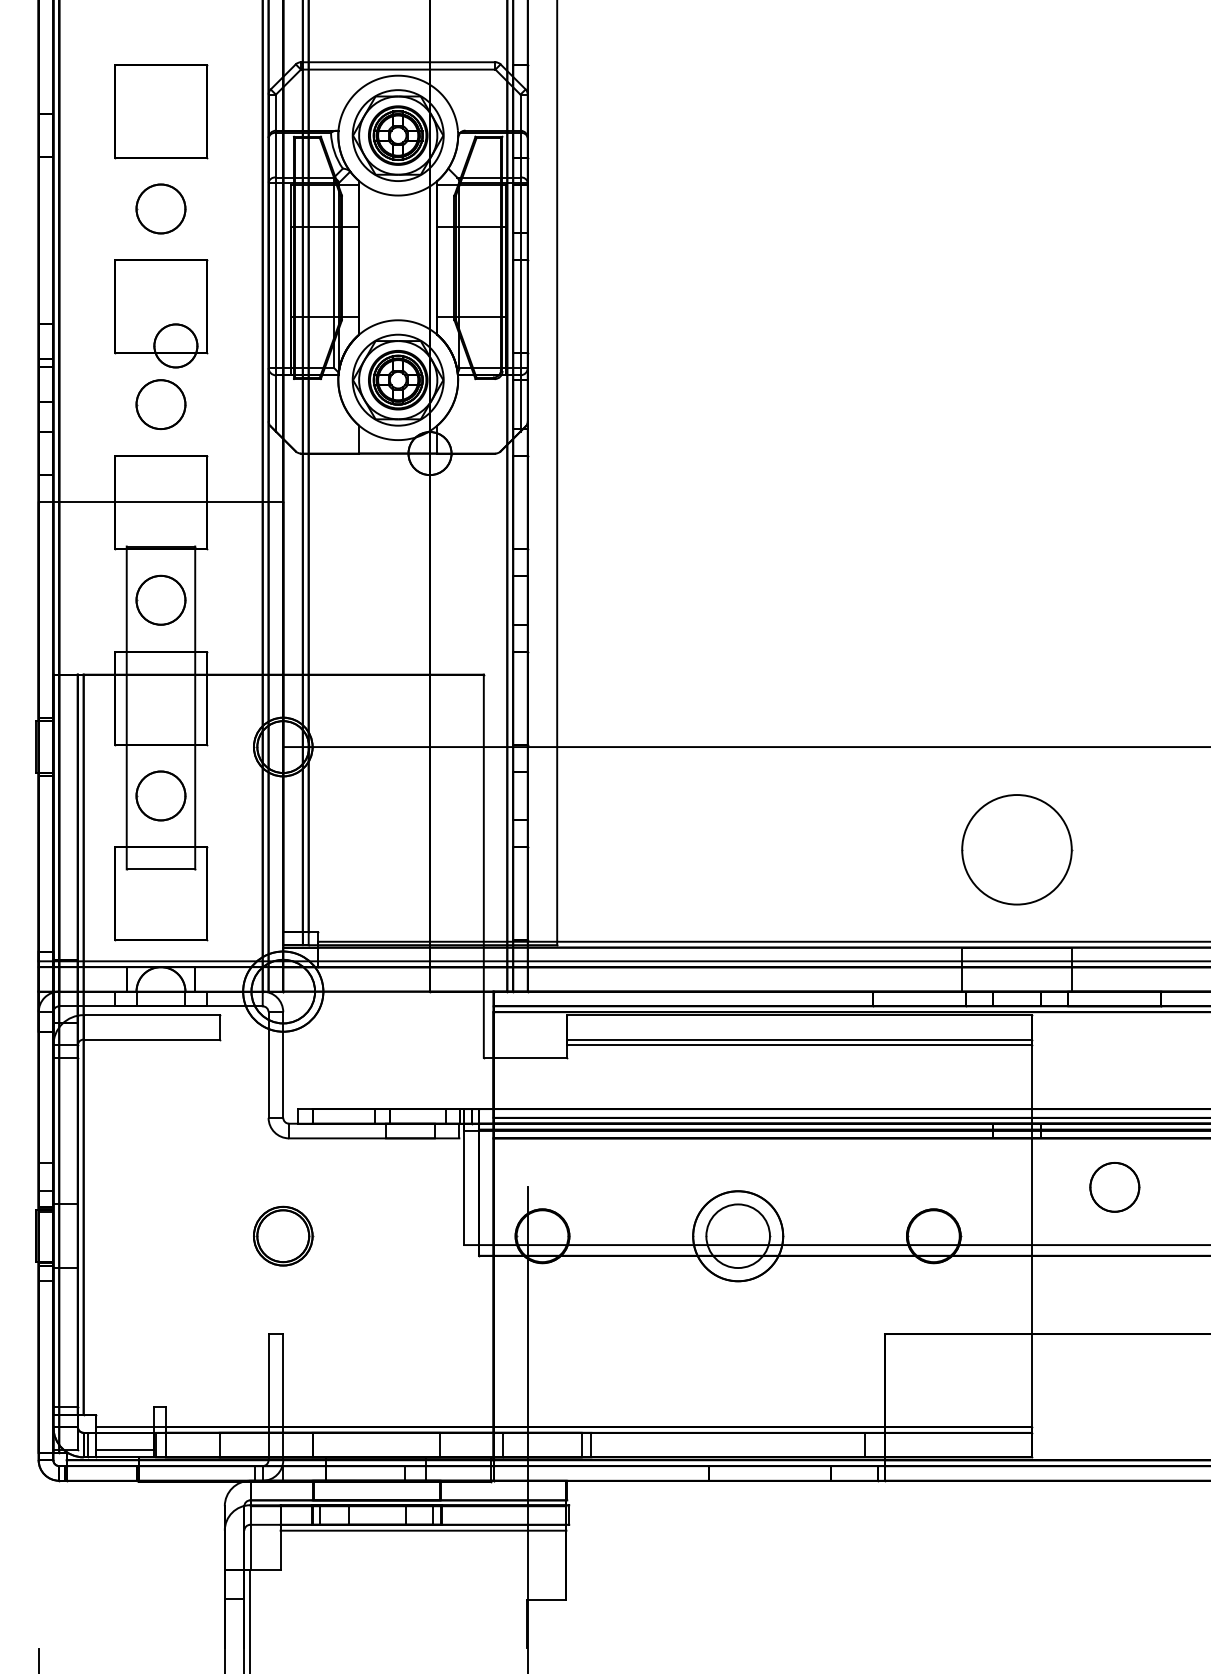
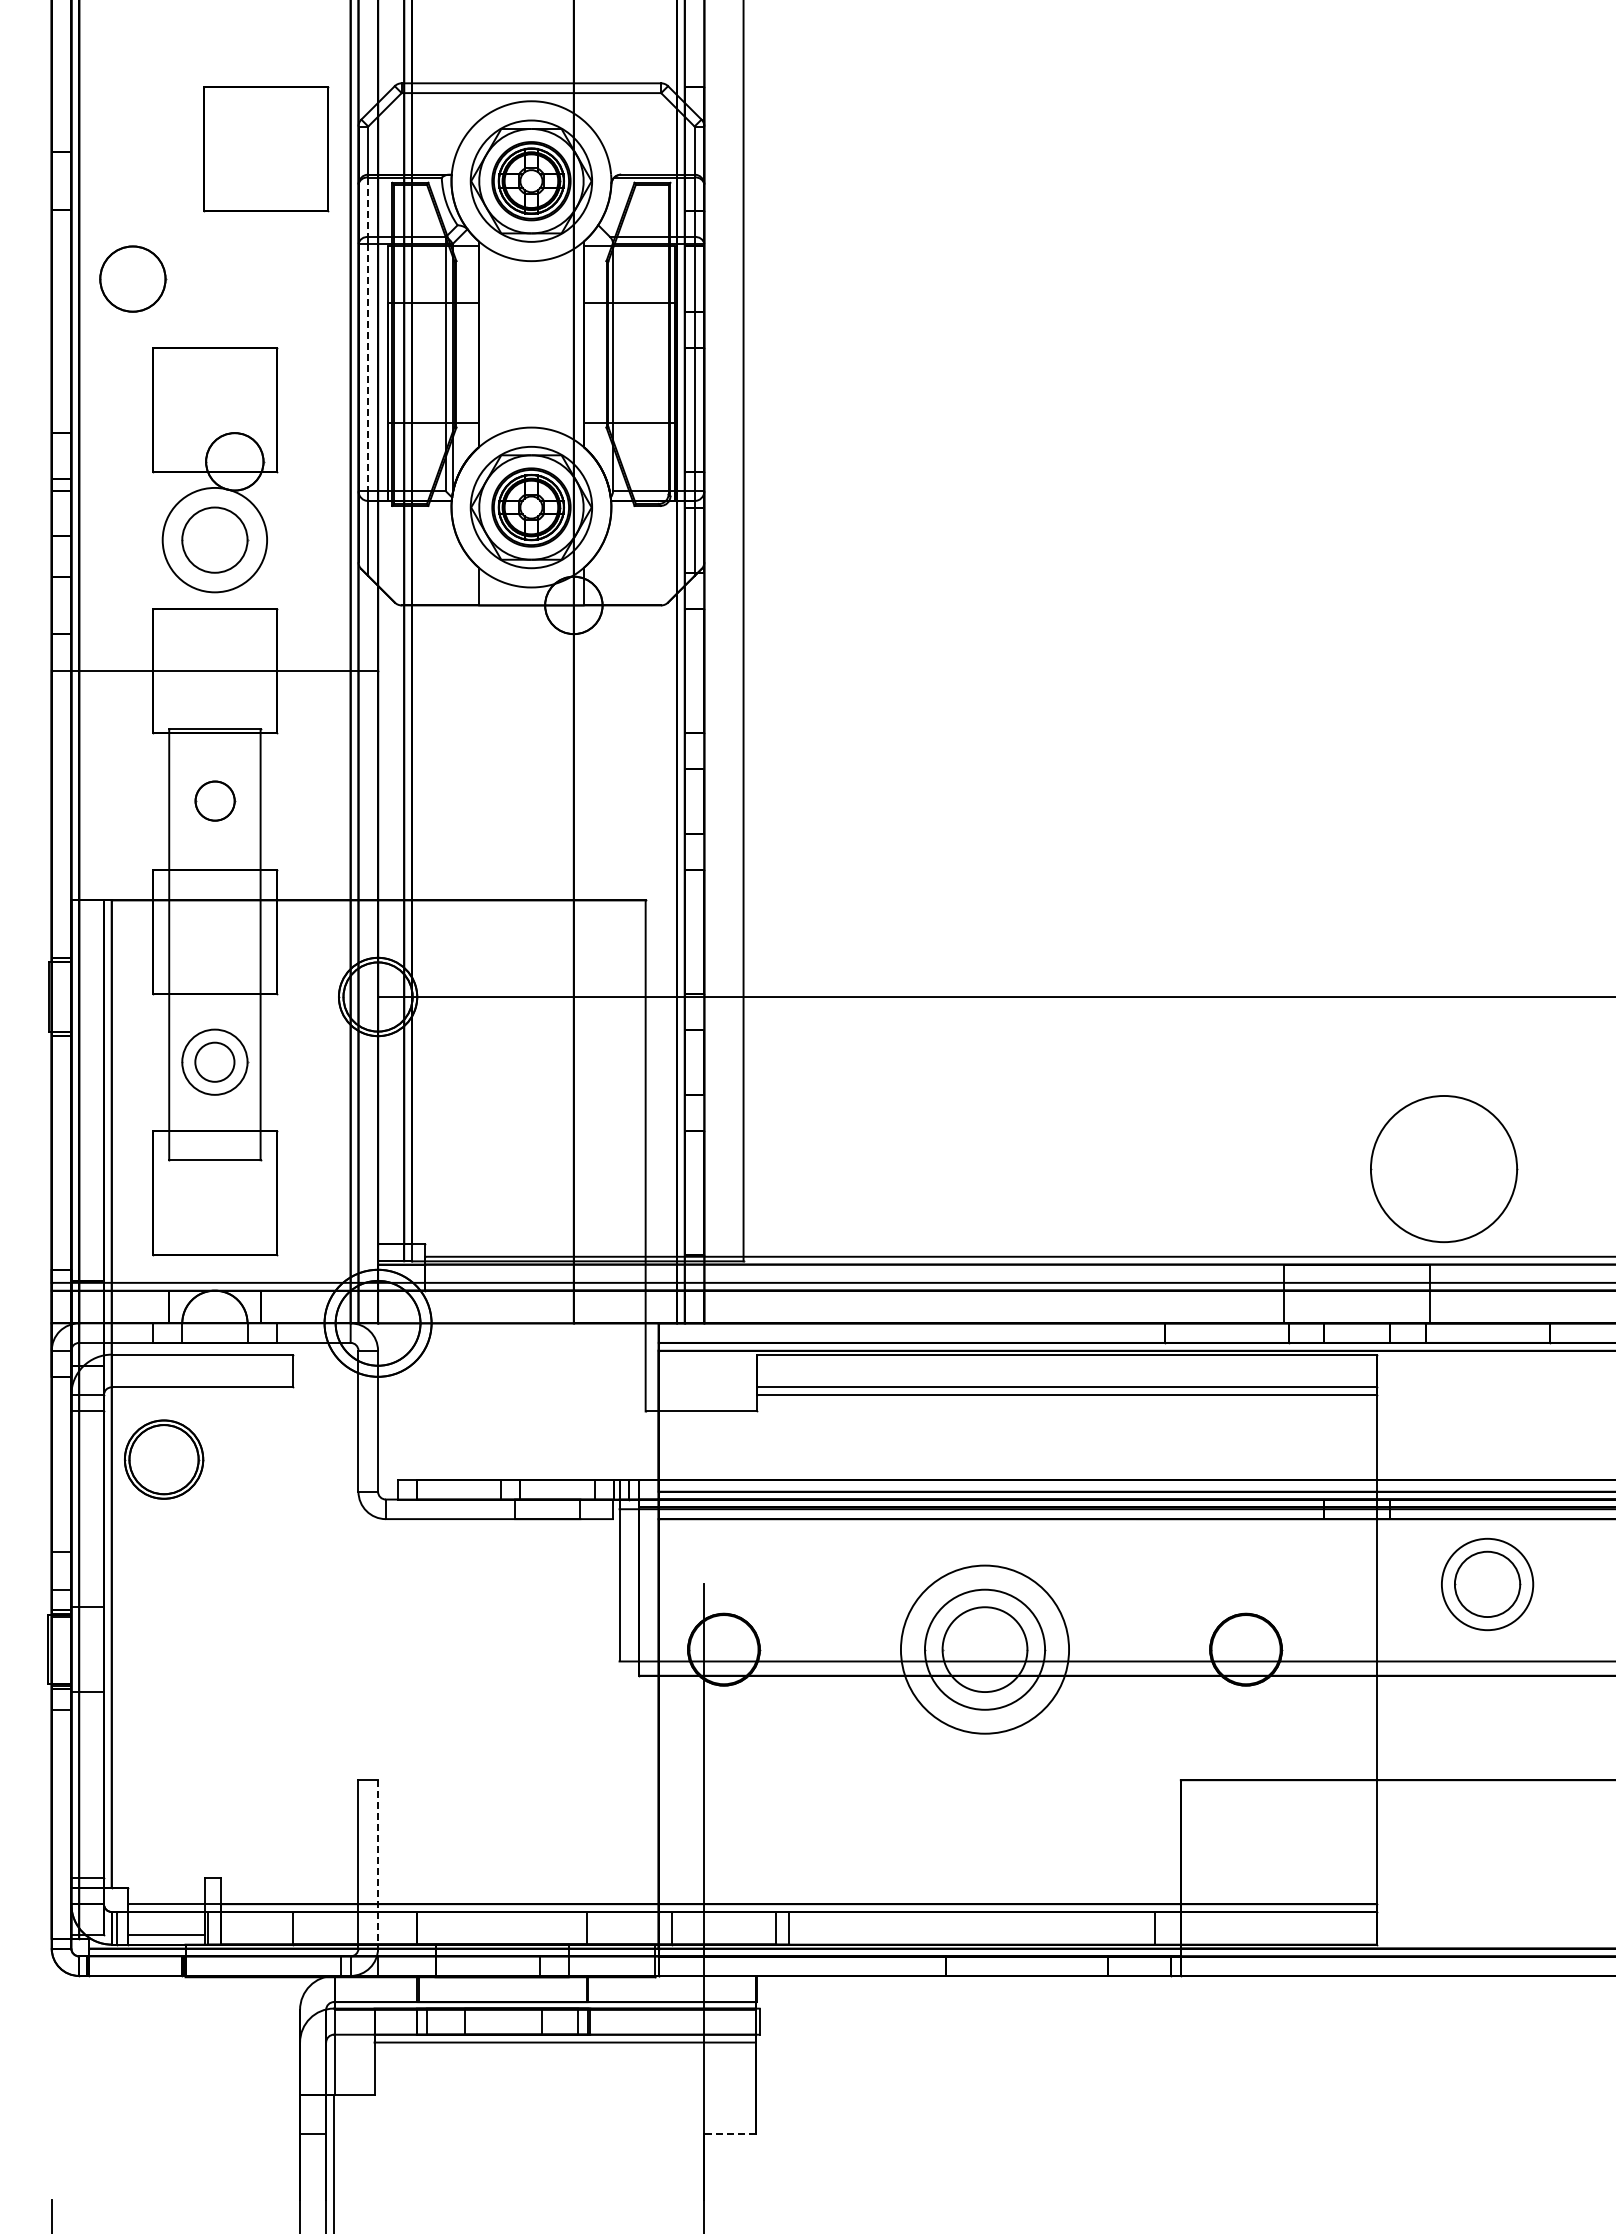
part: (161, 111) -> (266, 149), moved
line: (276, 155) -> (368, 207), solid -> dashed
part: (161, 208) -> (133, 278), moved
line: (276, 275) -> (368, 367), solid -> dashed
circle: (160, 404) -> (214, 539), size x1.6
part: (161, 599) -> (215, 800), size x0.6
circle: (160, 795) -> (214, 1061), size x0.6
circle: (1017, 850) -> (1444, 1169), moved
circle: (1114, 1187) -> (1487, 1584), size x1.4
part: (283, 1236) -> (164, 1459), moved
circle: (737, 1236) -> (984, 1649), size x1.4
line: (283, 1397) -> (378, 1864), solid -> dashed
line: (546, 1599) -> (729, 2134), solid -> dashed

